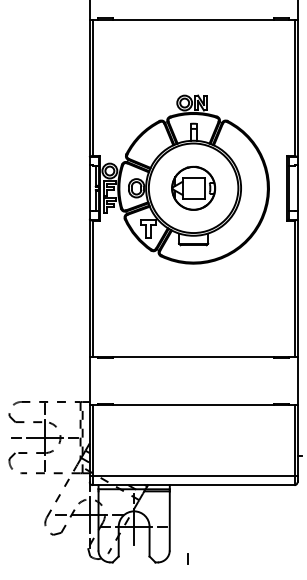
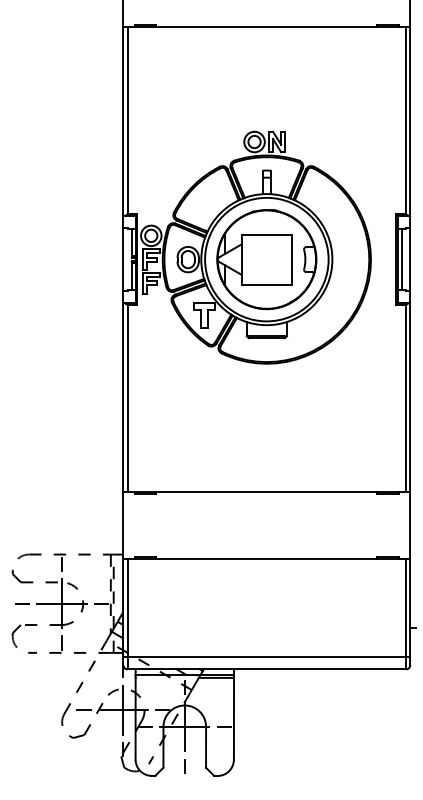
part: (193, 188) -> (266, 259), size x1.67
line: (291, 188) -> (402, 259), added
line: (187, 559) -> (184, 766), moved

